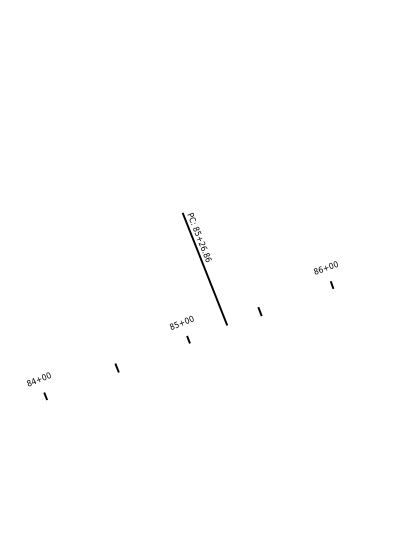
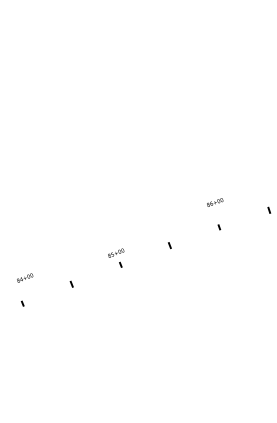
text: (326, 267) -> (215, 202), moved
part: (205, 269) -> (132, 216), removed
text: (39, 378) -> (25, 277), moved

